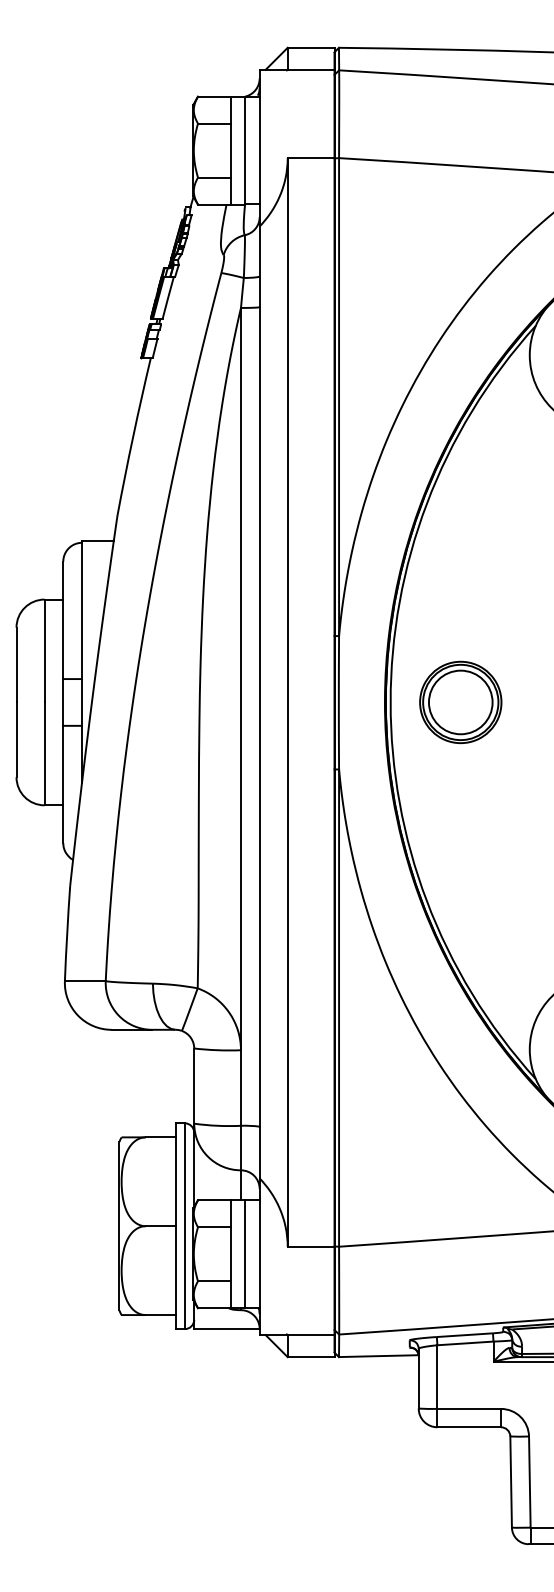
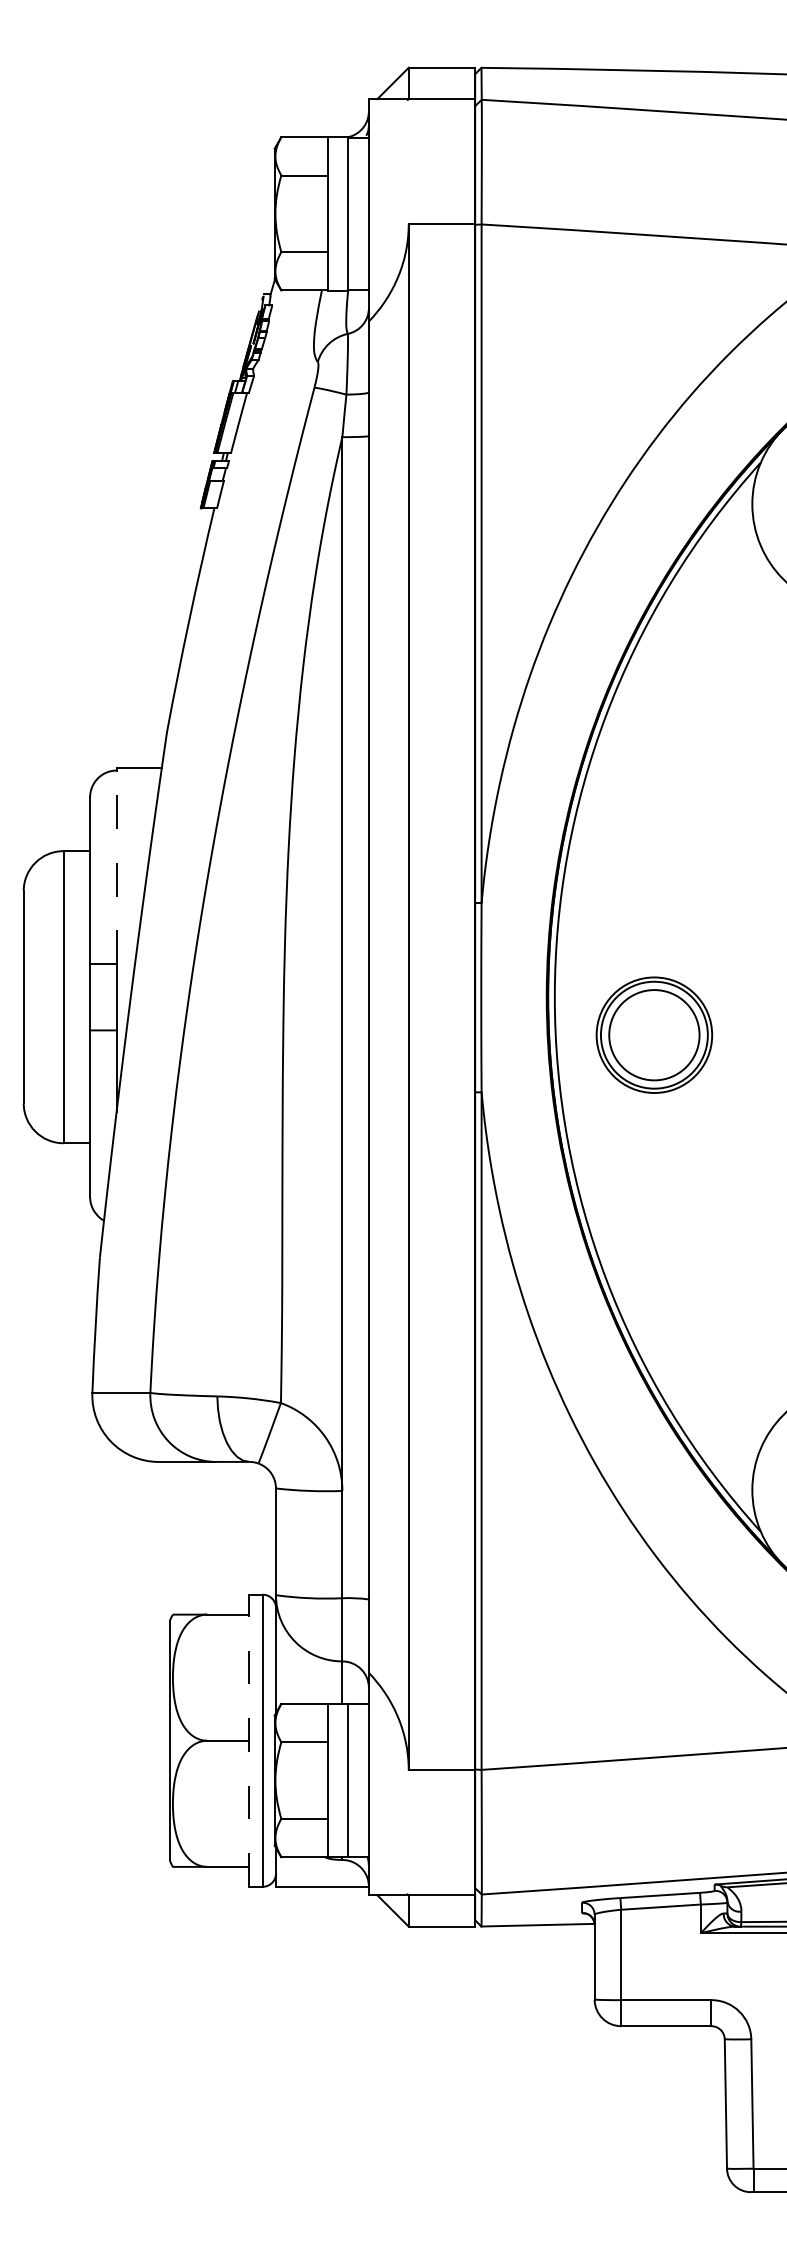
line: (81, 611) -> (116, 867), solid -> dashed
part: (460, 701) -> (654, 1034), moved
line: (175, 1226) -> (249, 1740), solid -> dashed

